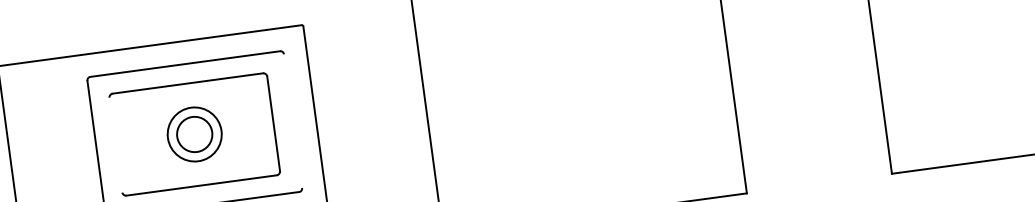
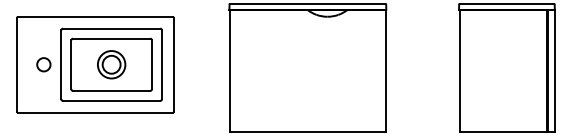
line: (293, 120) -> (162, 64), added
line: (116, 144) -> (71, 64), added
circle: (61, 151) -> (43, 64), added

